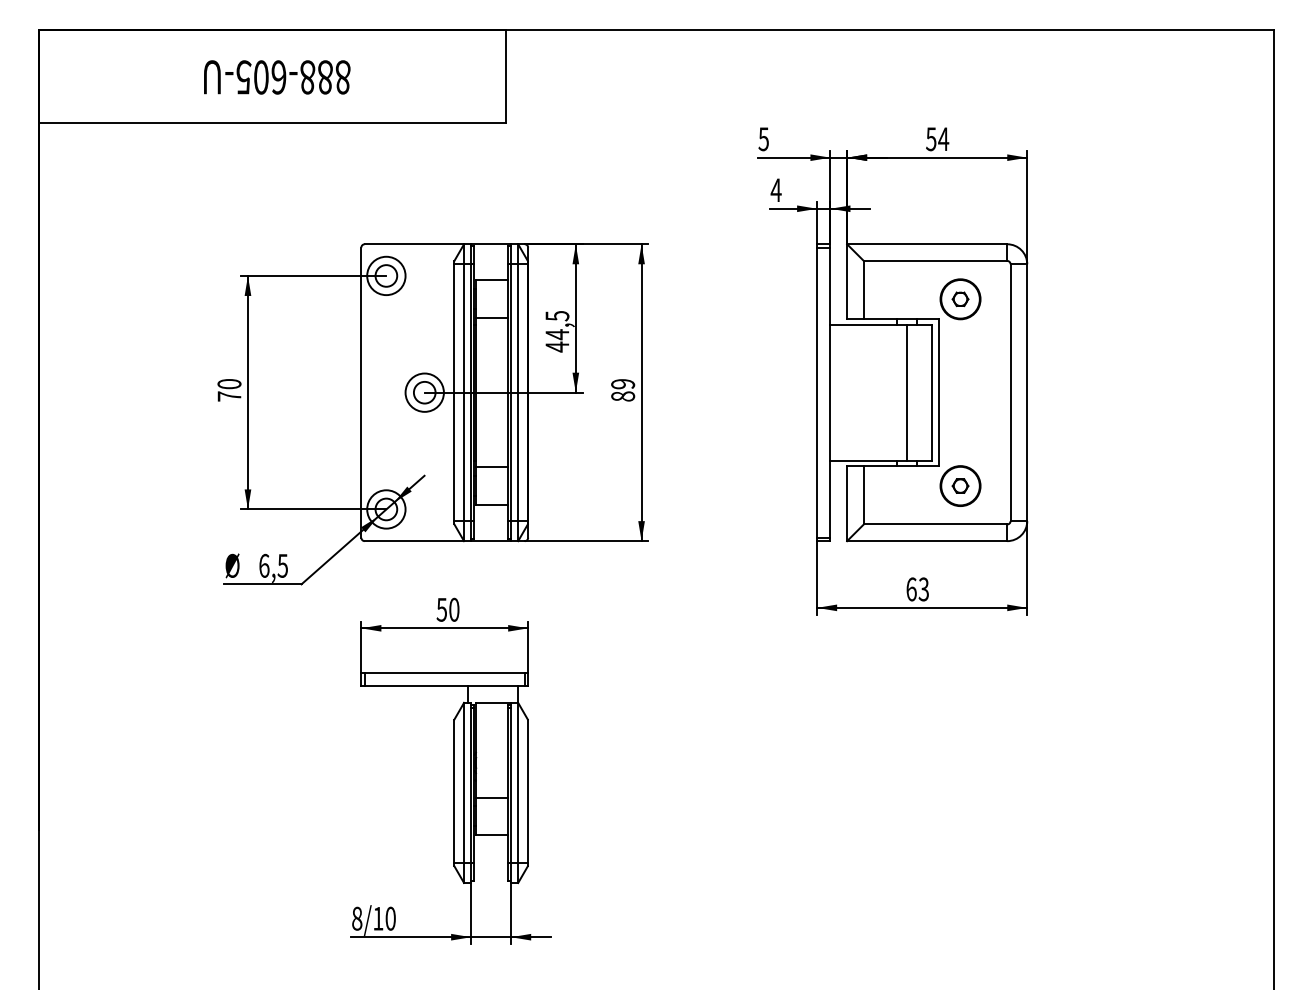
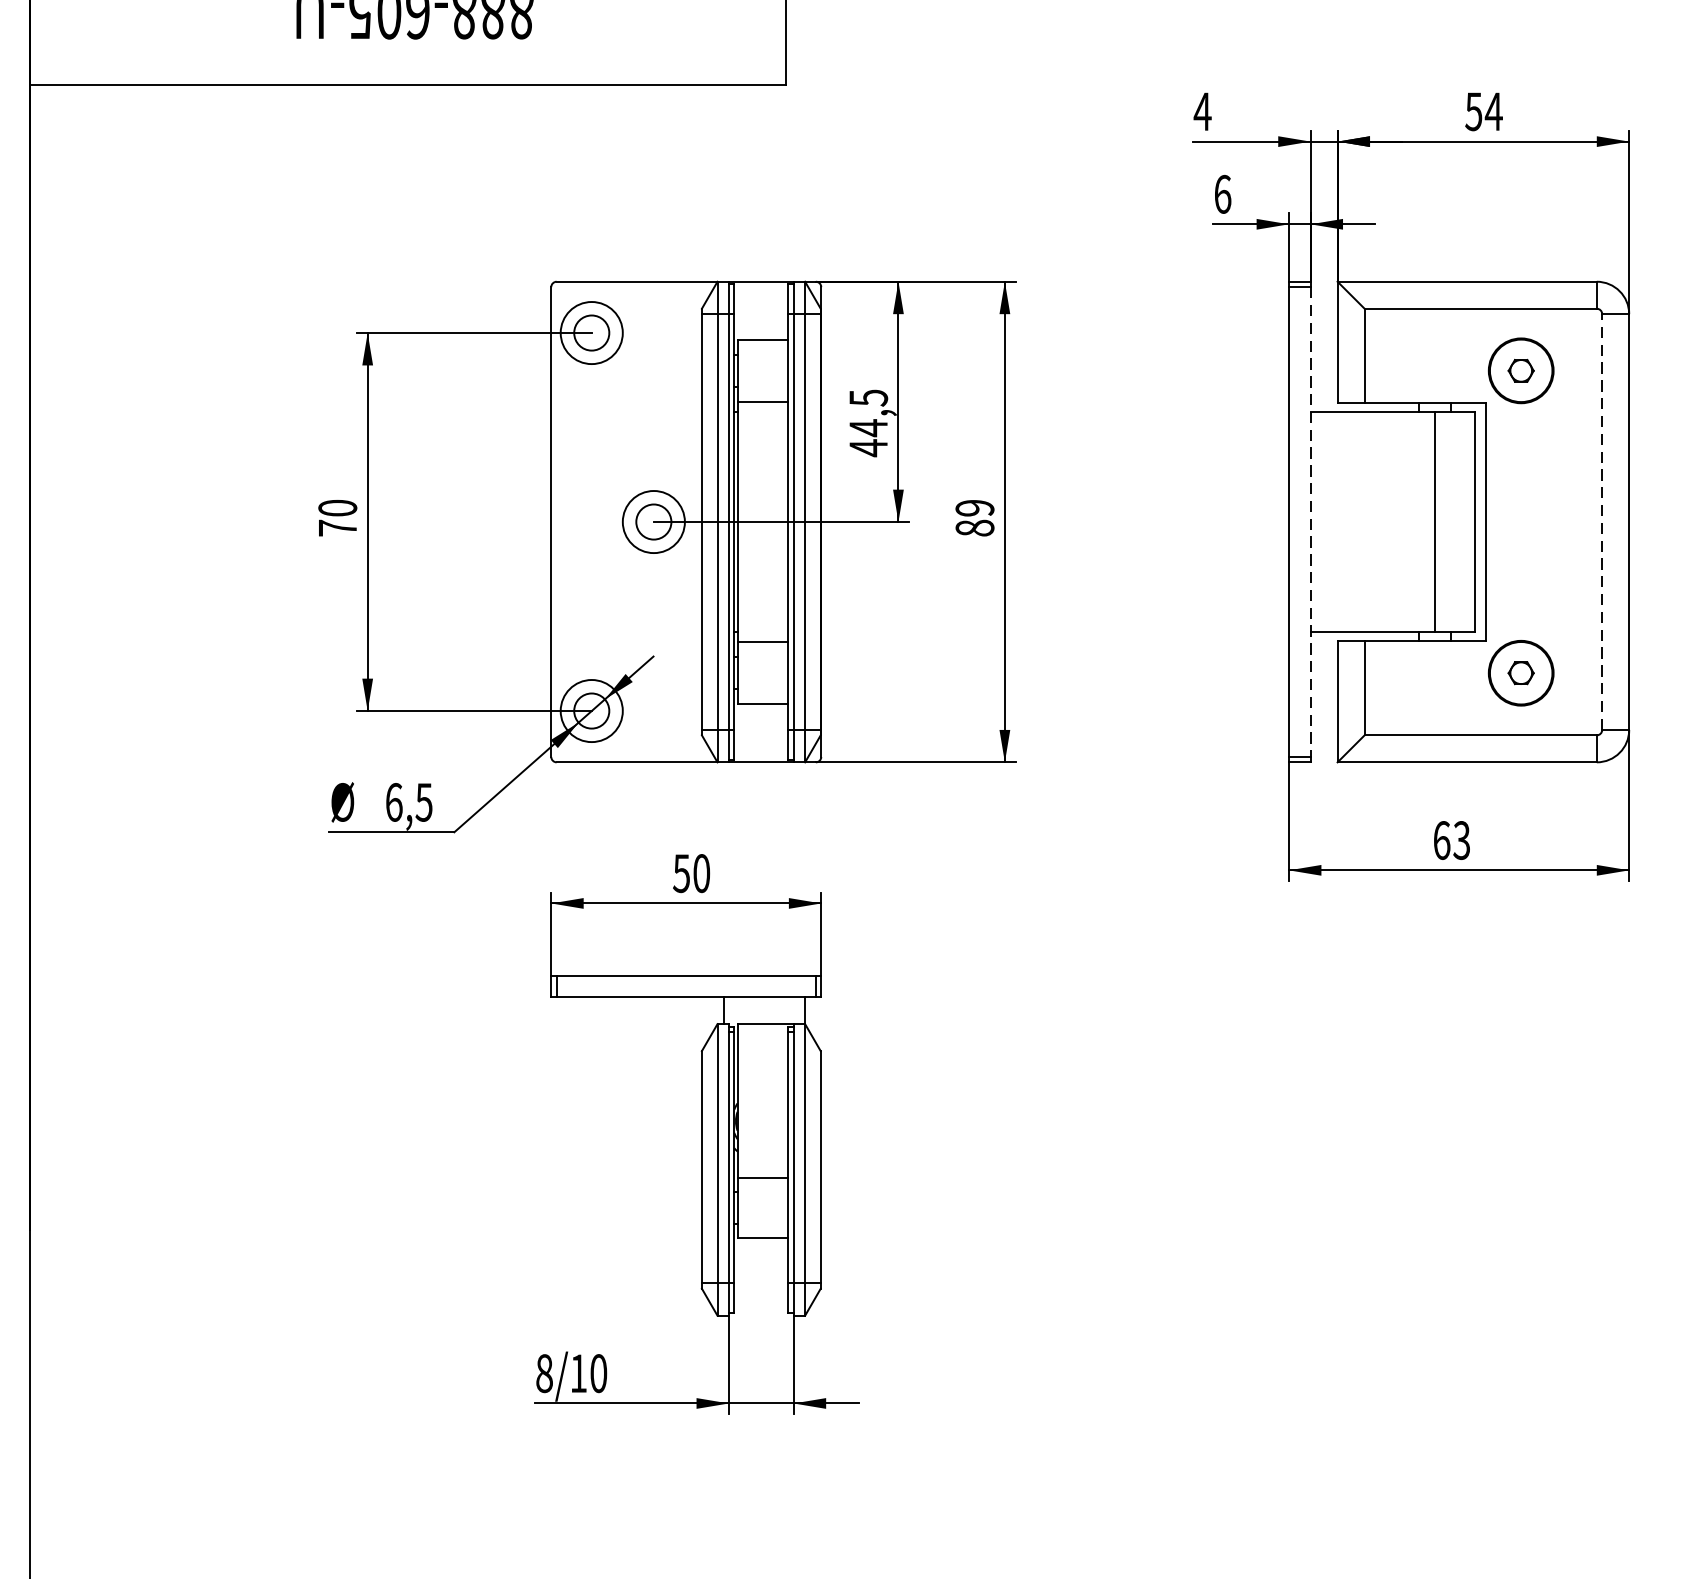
text: (763, 139) -> (1202, 112), 5 -> 4
text: (775, 190) -> (1221, 194), 4 -> 6
line: (1010, 392) -> (1602, 521), solid -> dashed
line: (830, 393) -> (1310, 523), solid -> dashed

